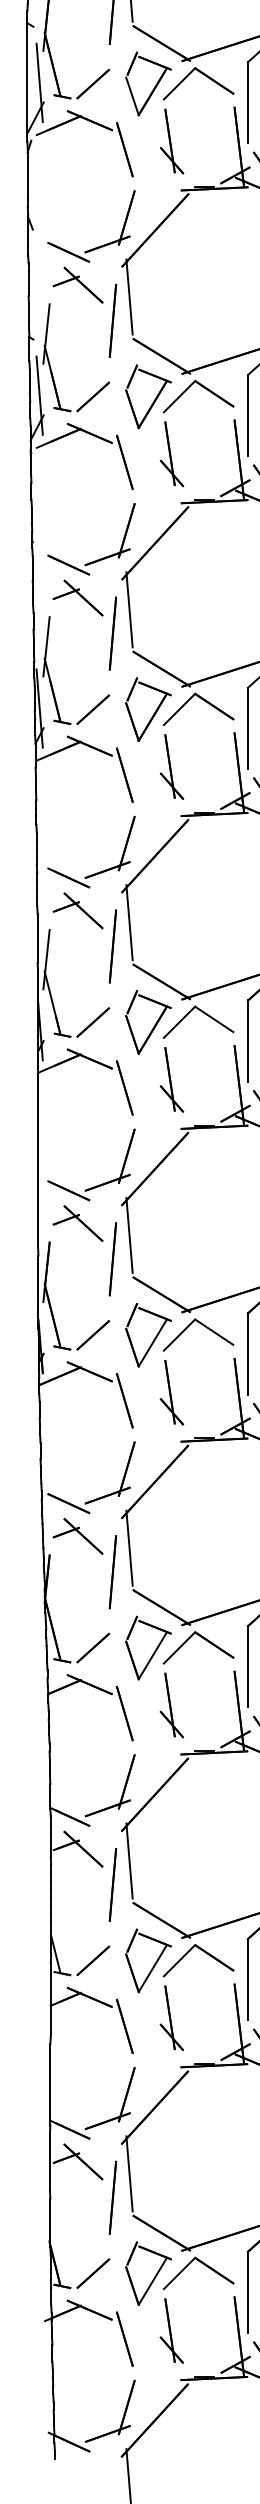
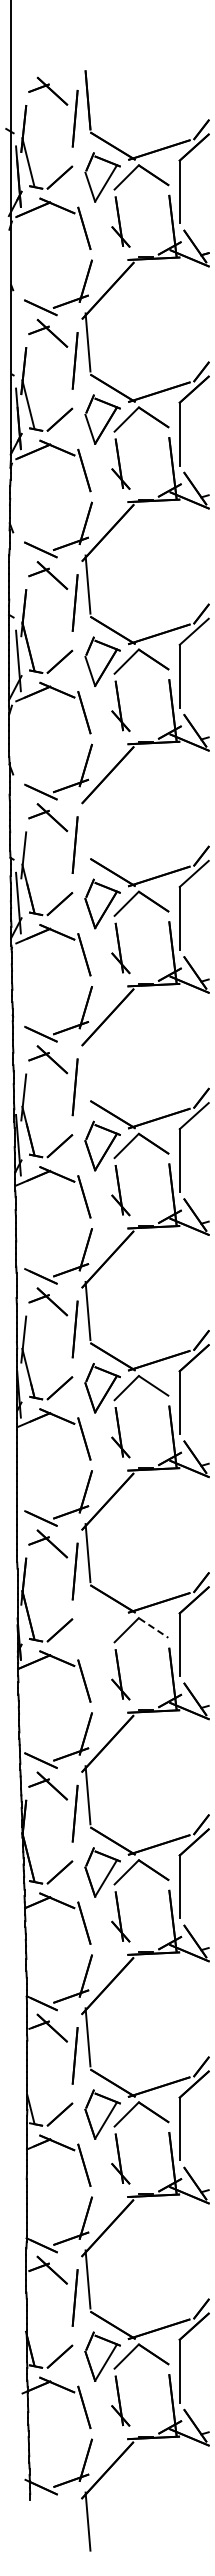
line: (128, 296) -> (87, 826), removed
line: (128, 609) -> (87, 1068), removed
line: (215, 1332) -> (154, 1628), solid -> dashed
part: (148, 1335) -> (102, 1630), removed

